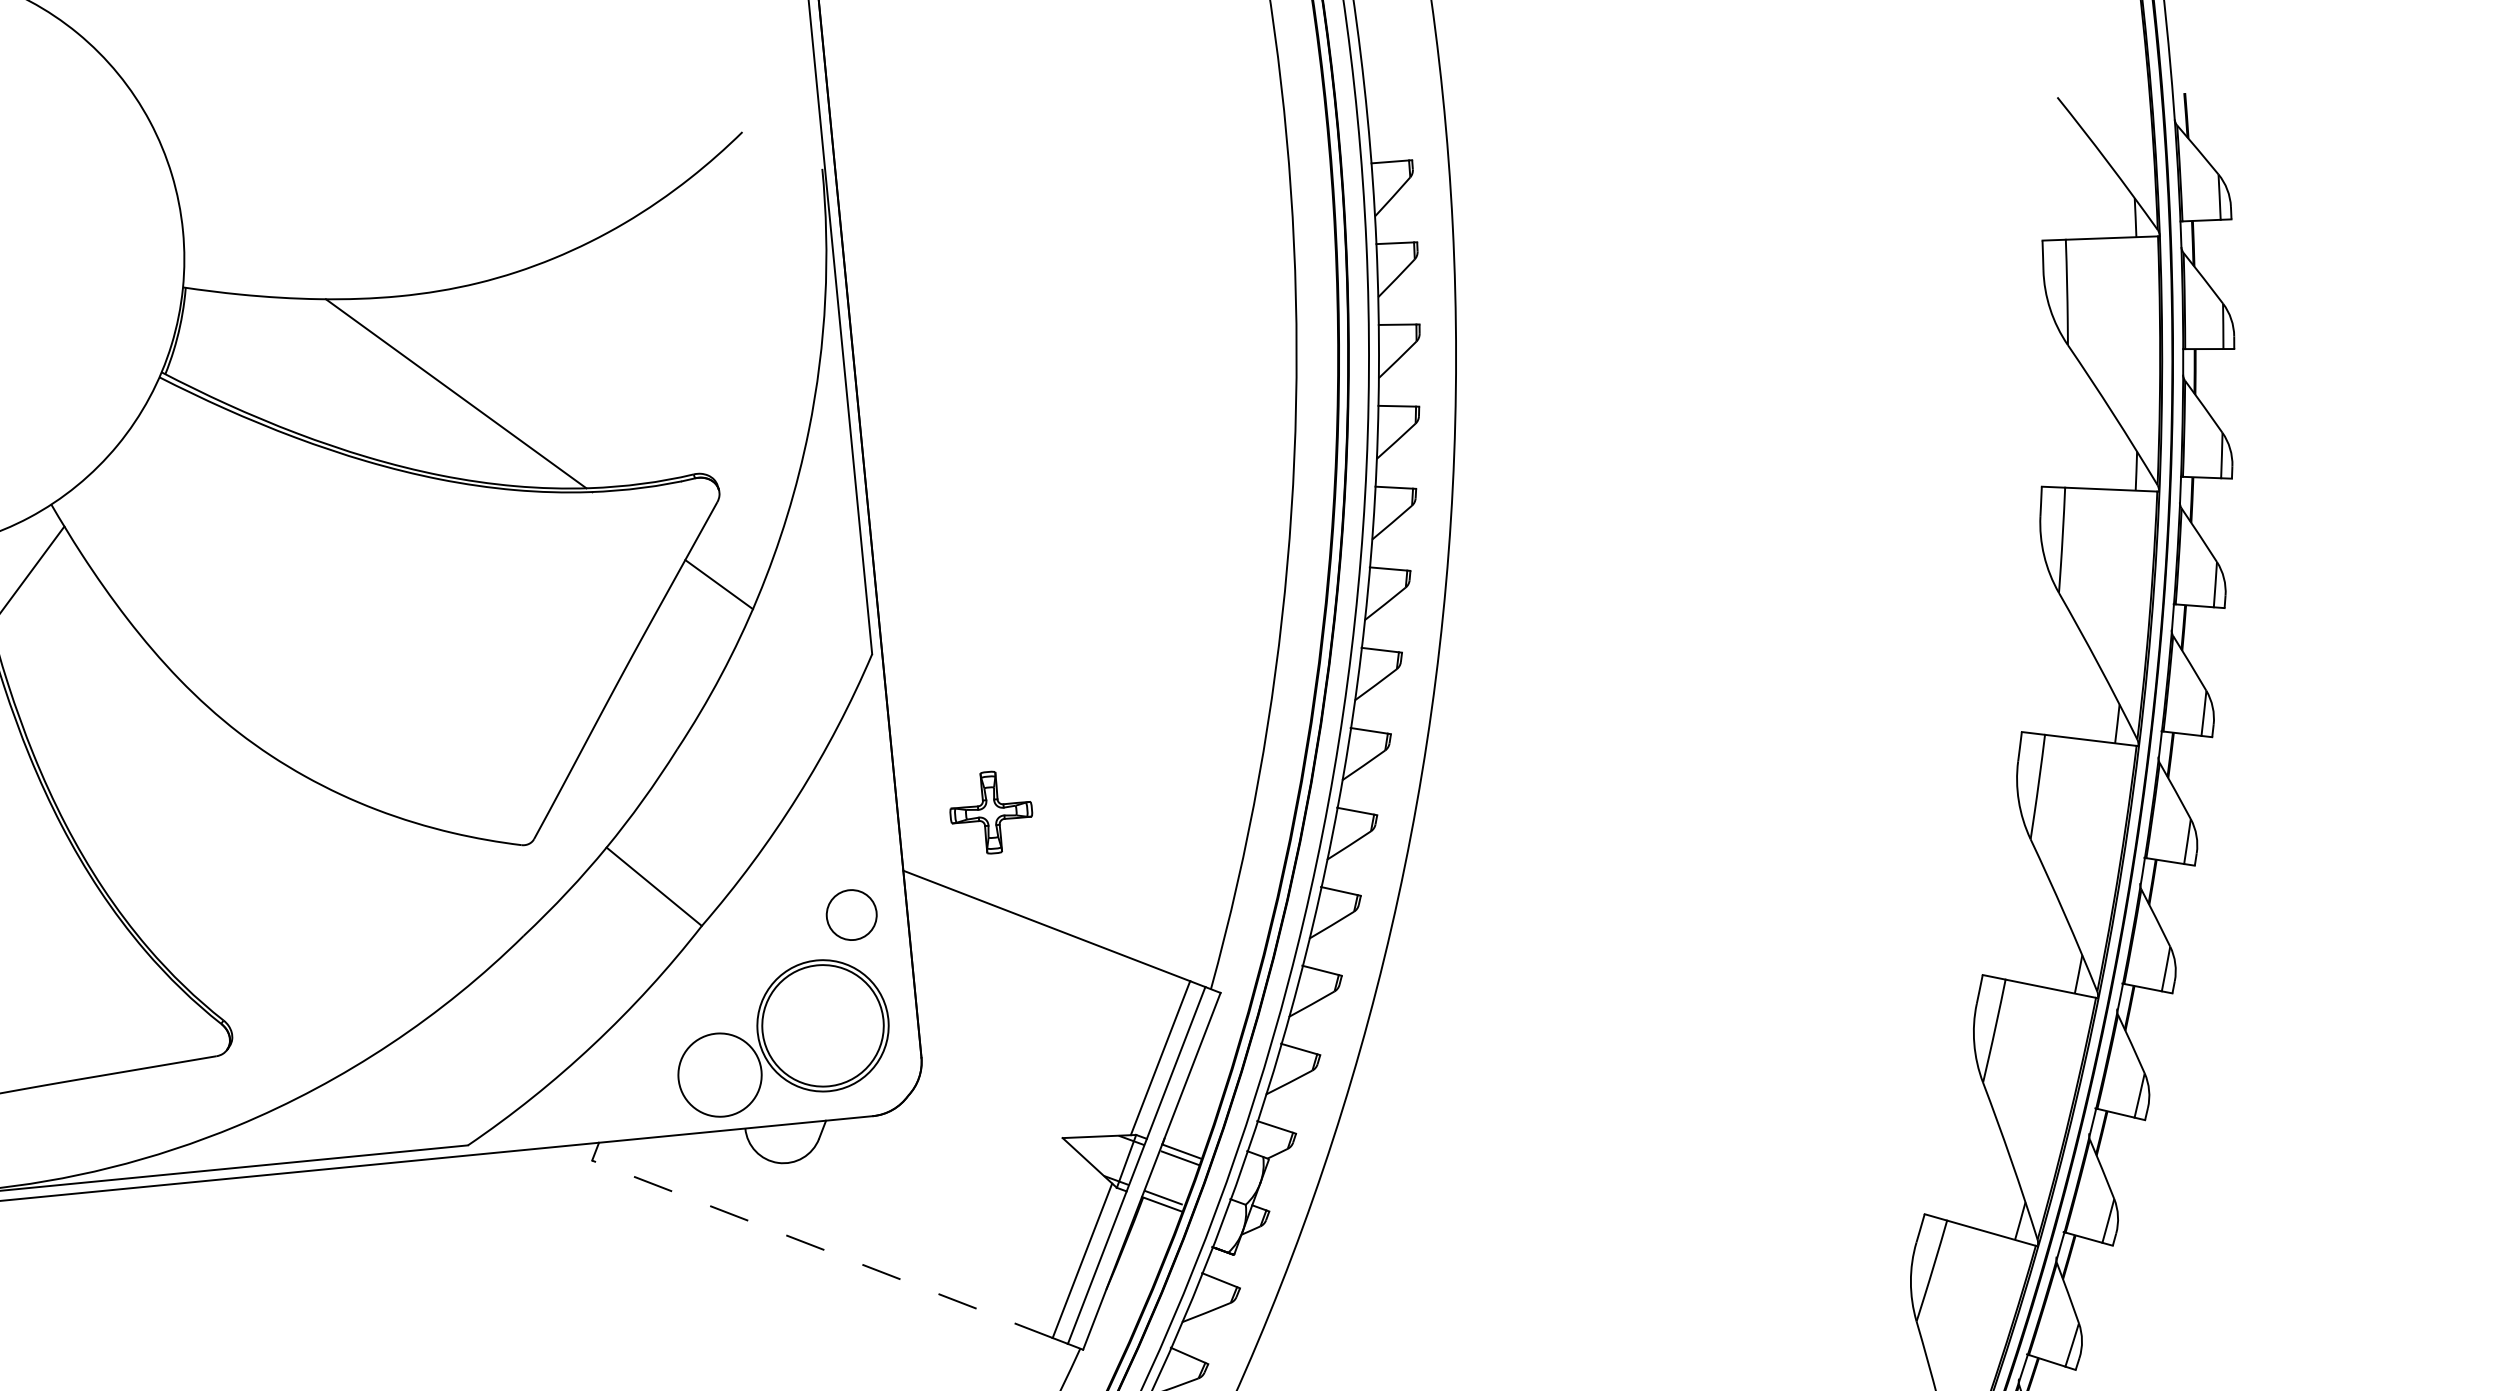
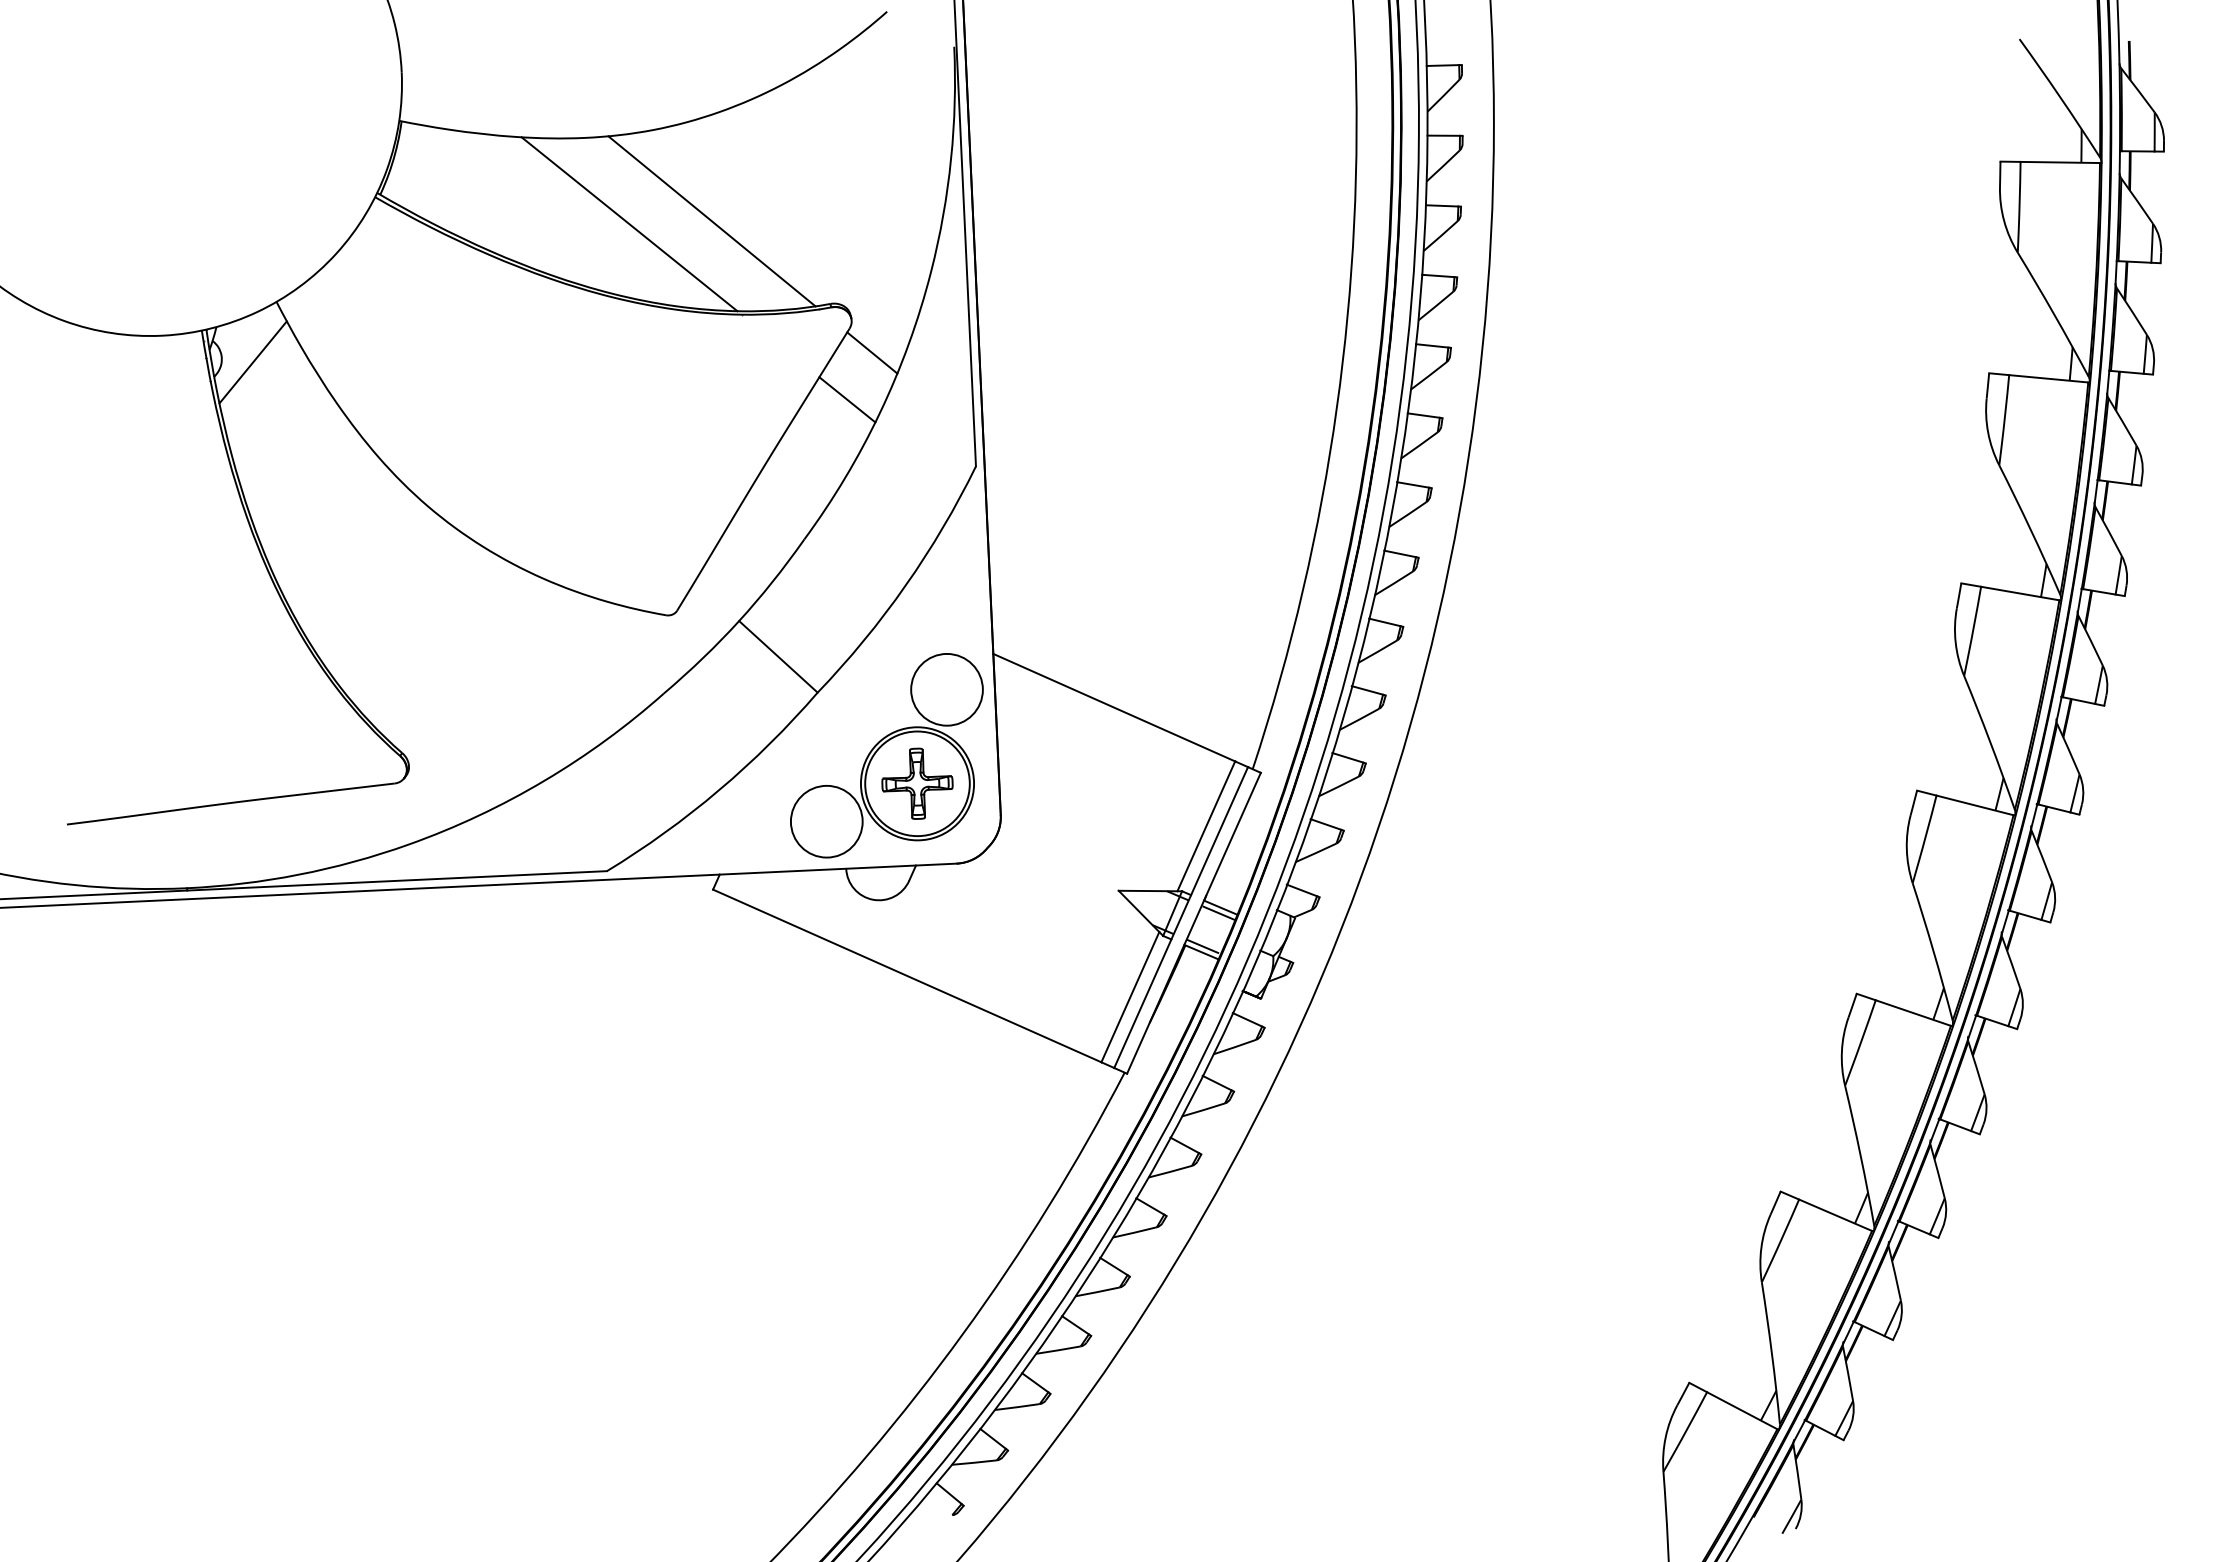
line: (551, 385) -> (711, 221), added
line: (745, 528) -> (872, 352), added
part: (991, 812) -> (917, 783), moved
circle: (851, 914) -> (946, 689), size x1.67
line: (821, 1248) -> (906, 975), dashed -> solid

